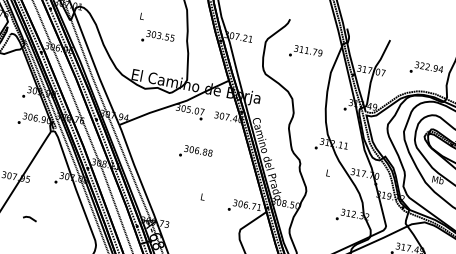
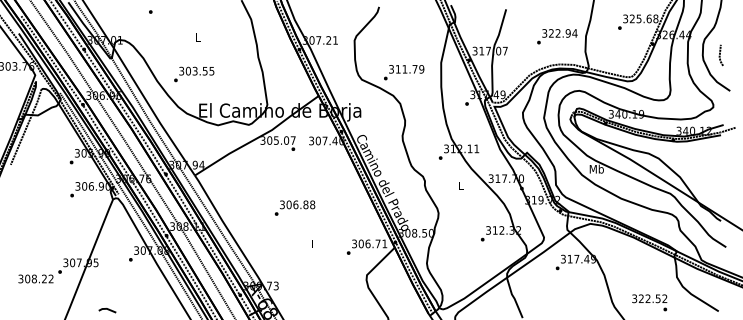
text: (158, 38) -> (194, 74), moved
text: (306, 53) -> (404, 72), moved
text: (195, 152) -> (294, 207), moved

